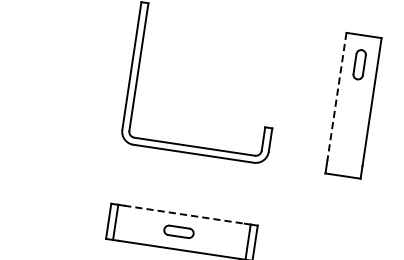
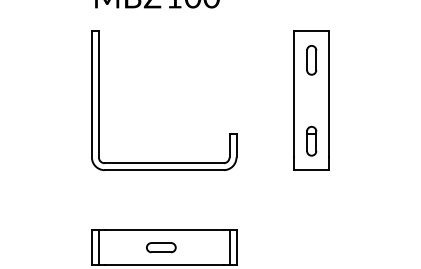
line: (337, 96) -> (294, 94), dashed -> solid
part: (347, 145) -> (311, 140), added
line: (184, 214) -> (164, 230), dashed -> solid

